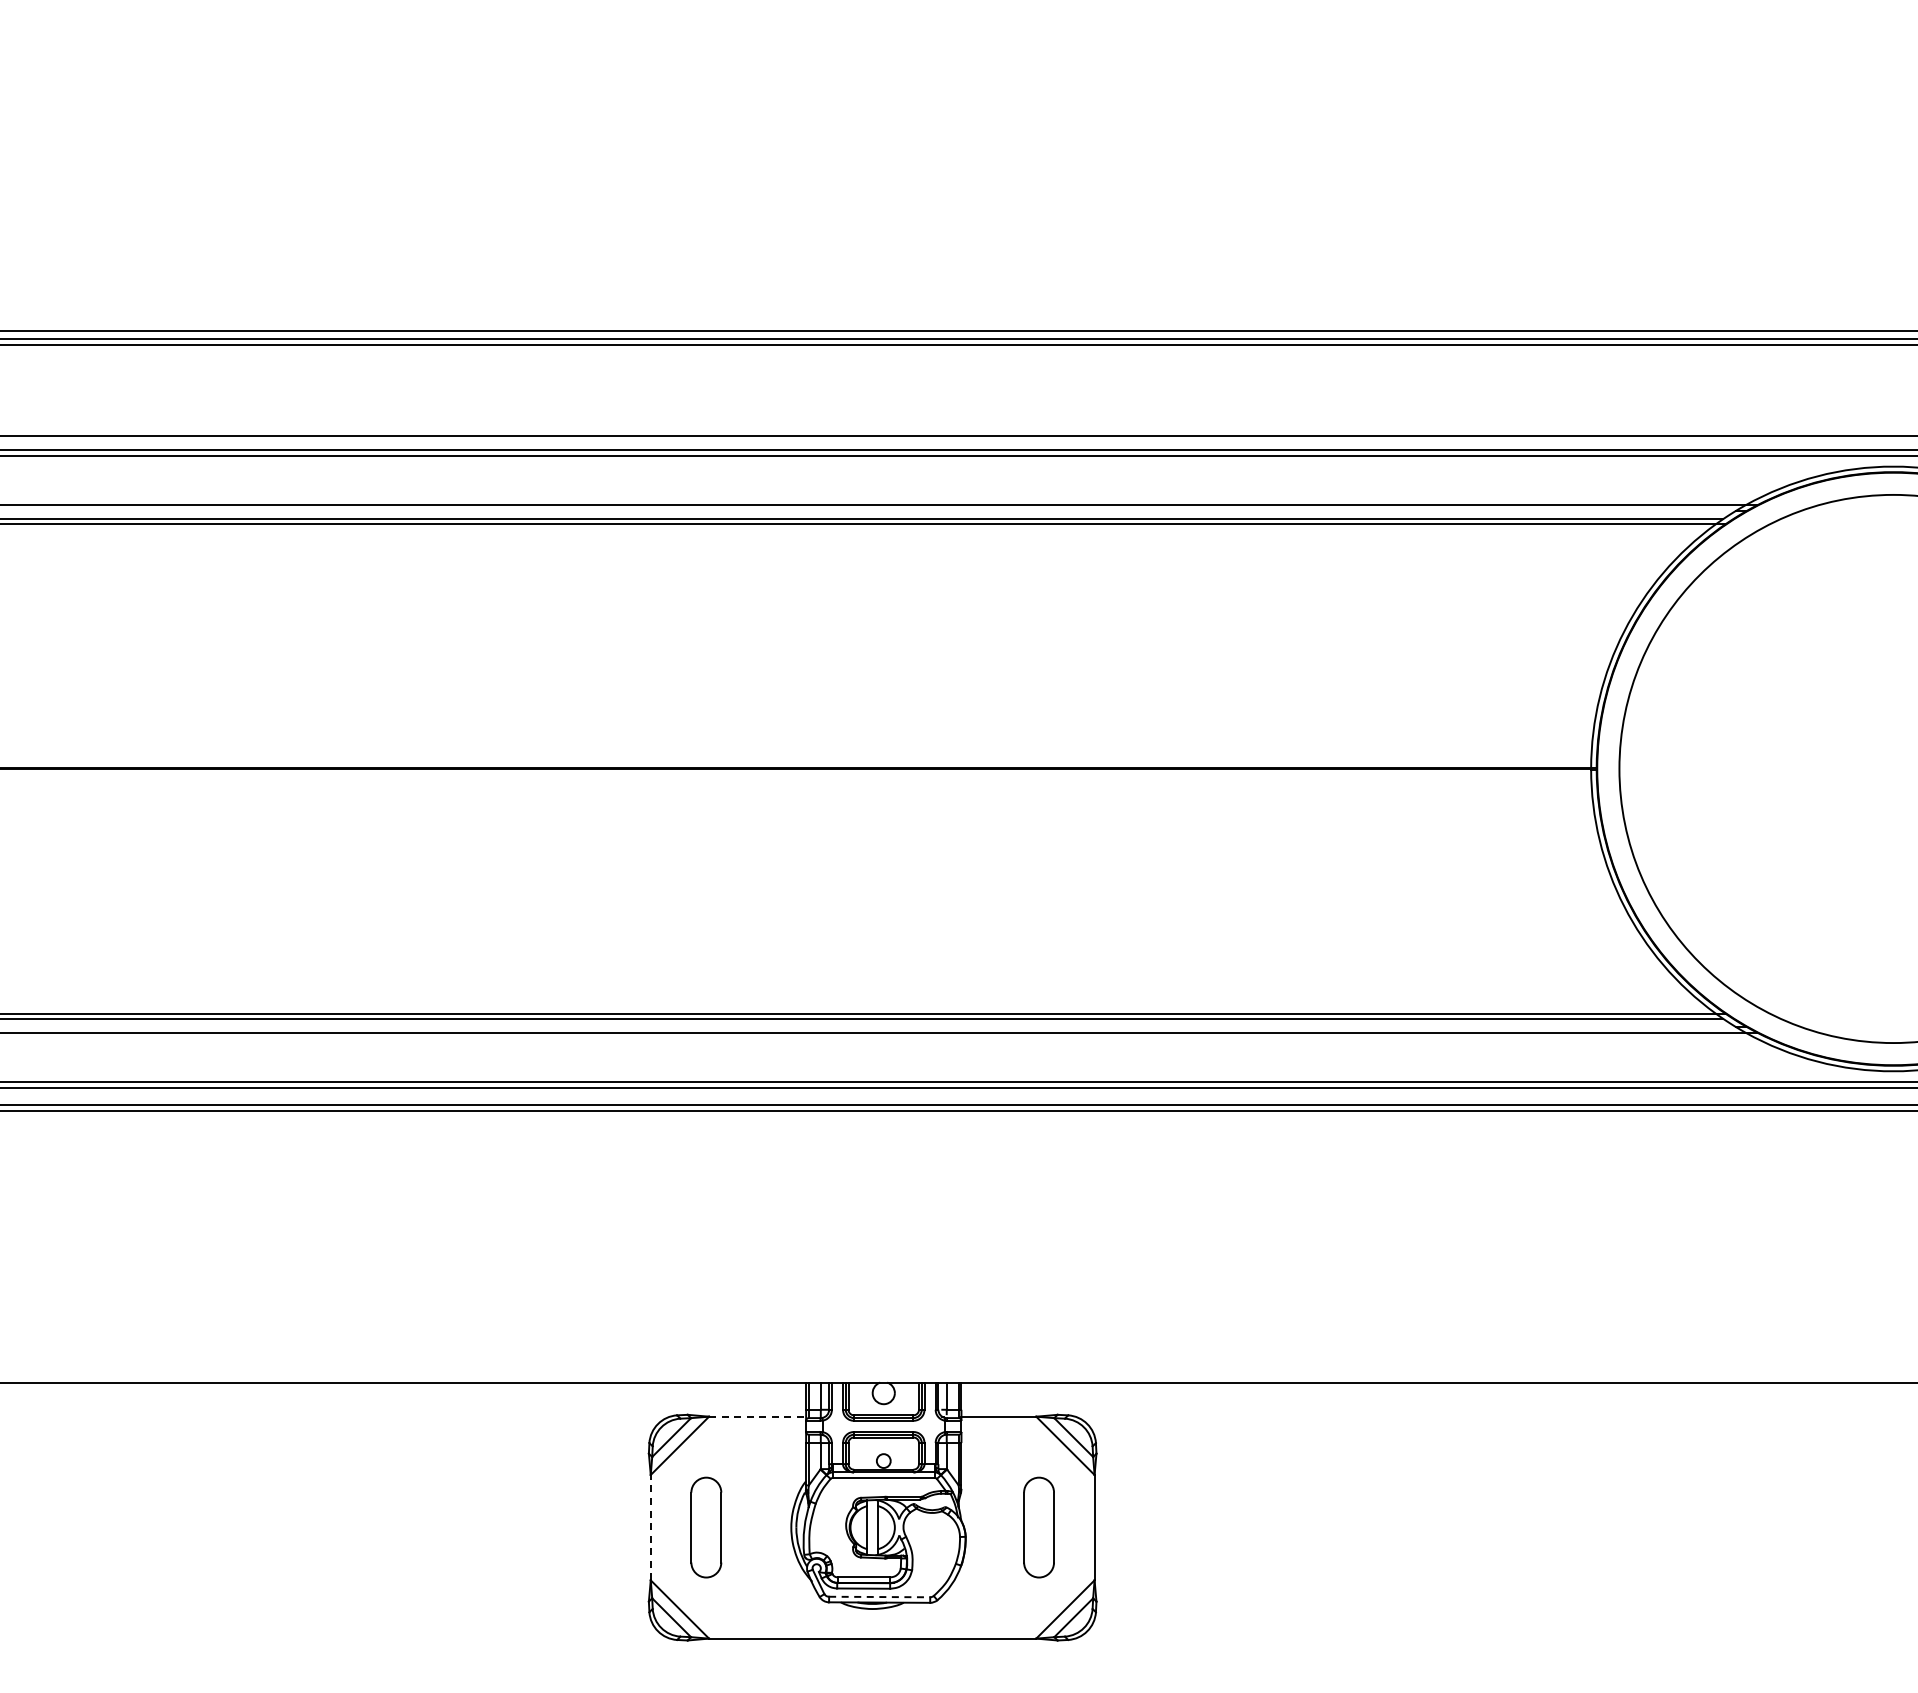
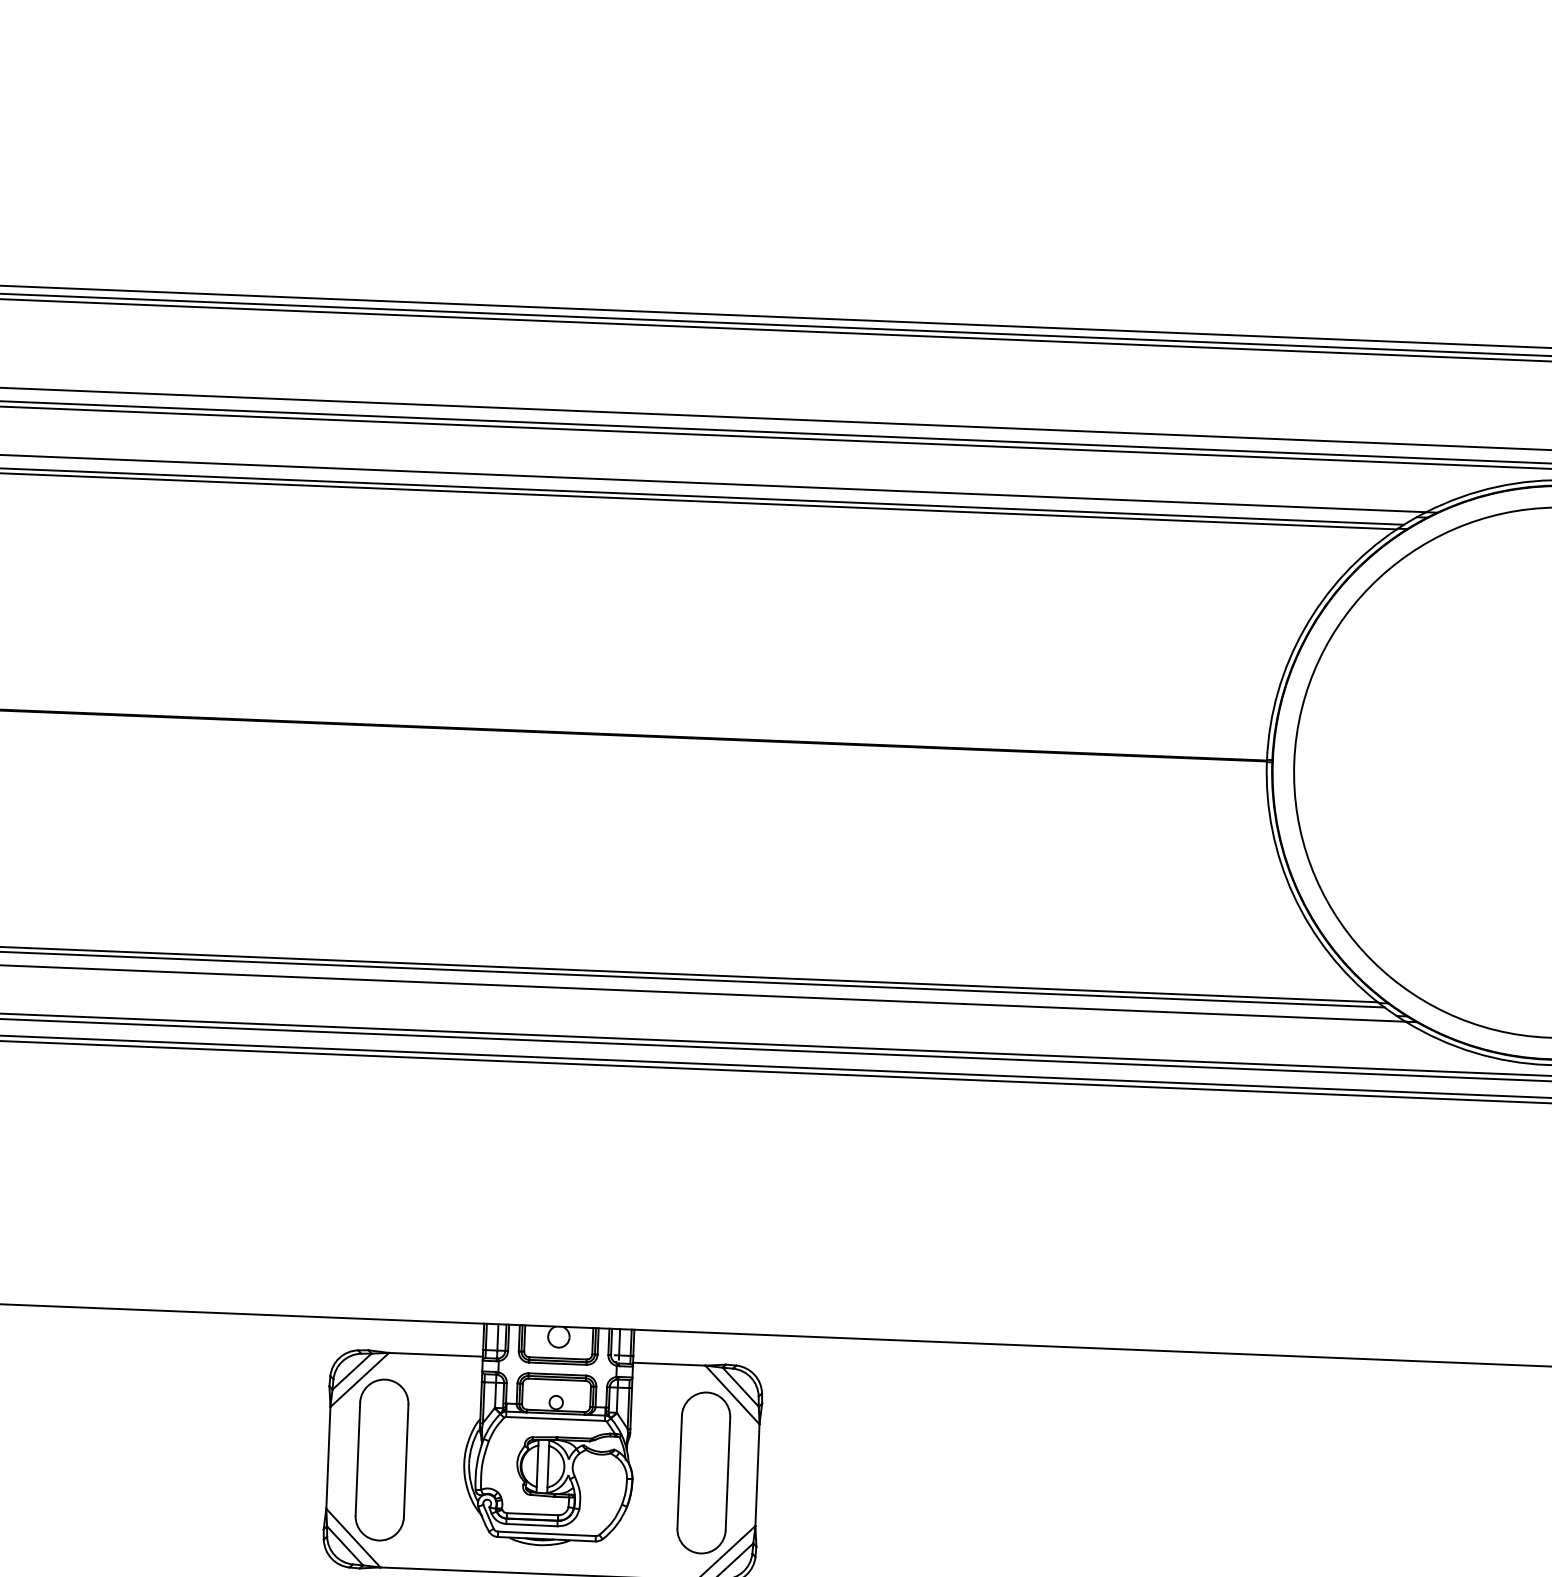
line: (757, 1416) -> (435, 1354), dashed -> solid
line: (650, 1527) -> (328, 1457), dashed -> solid
part: (706, 1527) -> (382, 1459), size x1.67
part: (1038, 1527) -> (703, 1472), size x1.67
line: (879, 1597) -> (546, 1534), dashed -> solid

